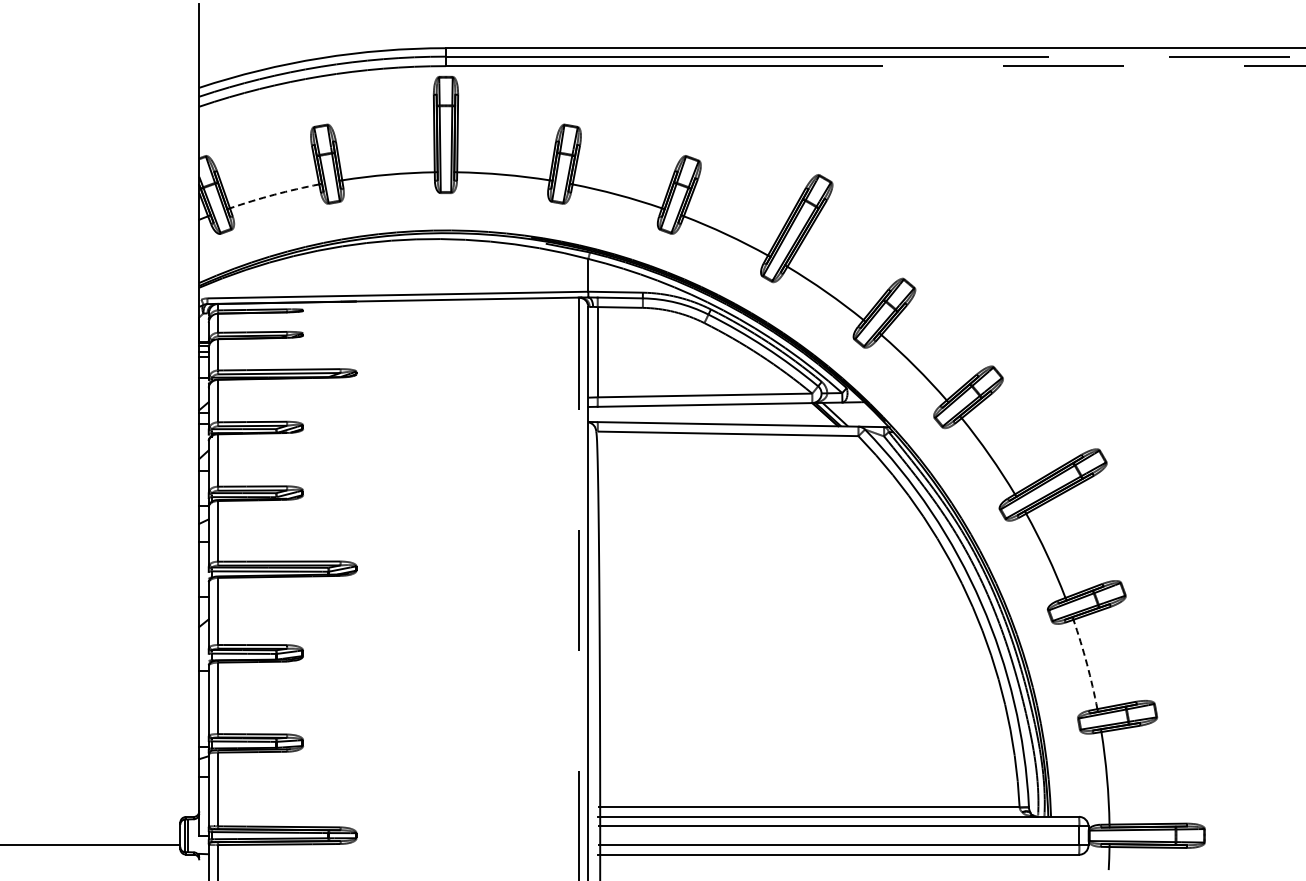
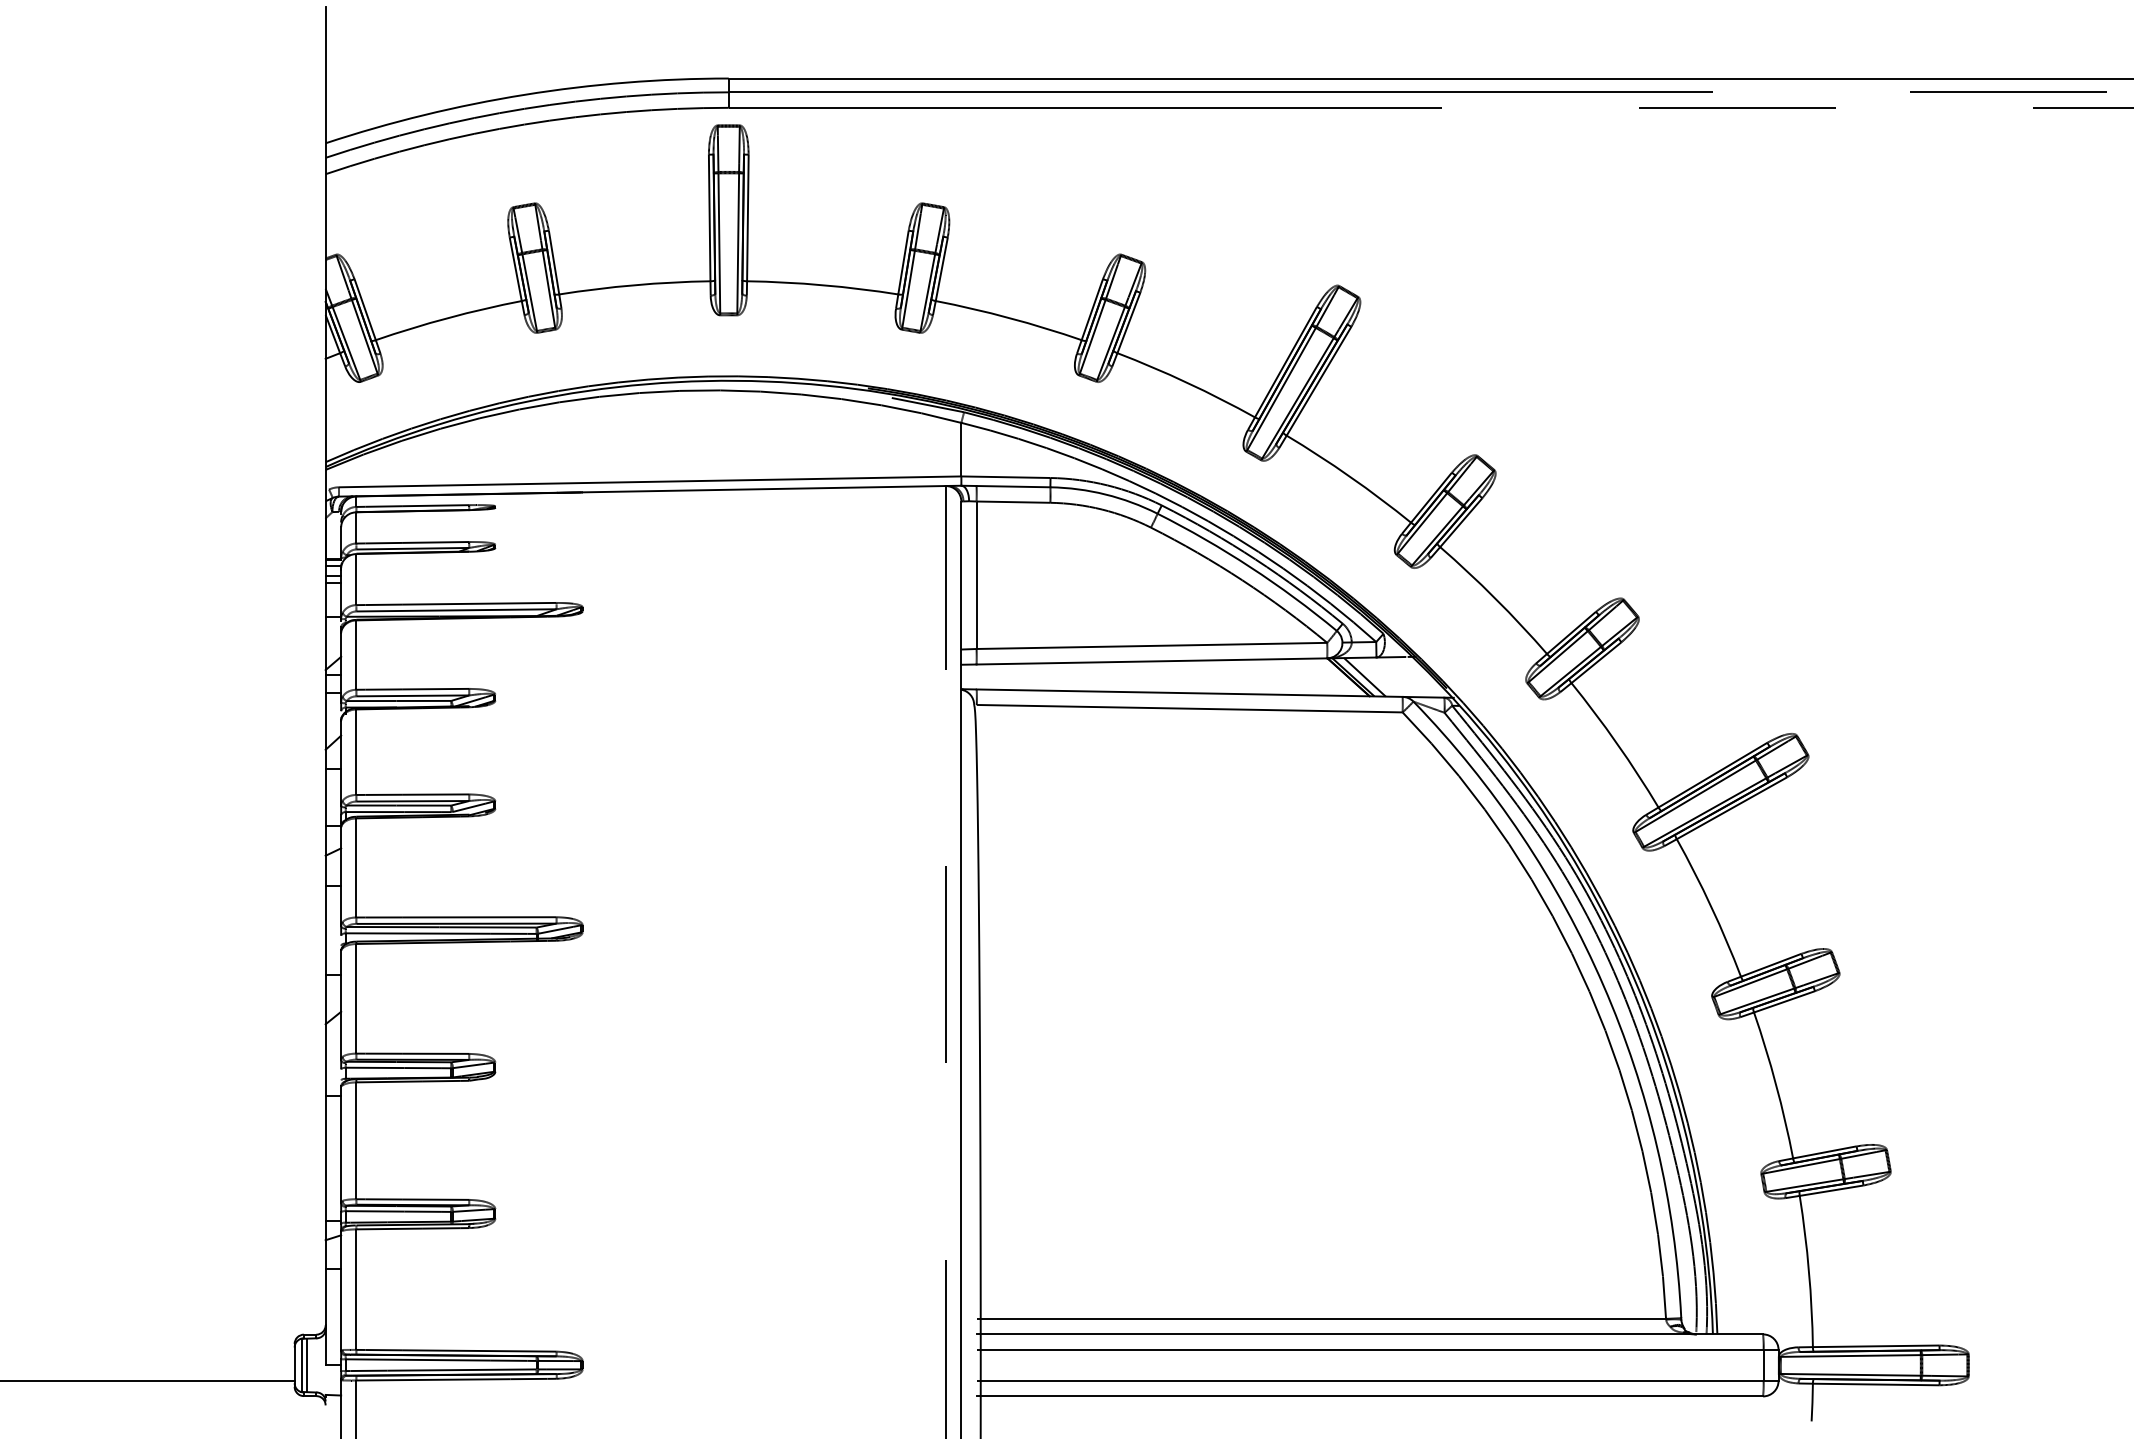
arc: (274, 194) -> (448, 317), dashed -> solid
arc: (1087, 664) -> (1776, 1085), dashed -> solid

